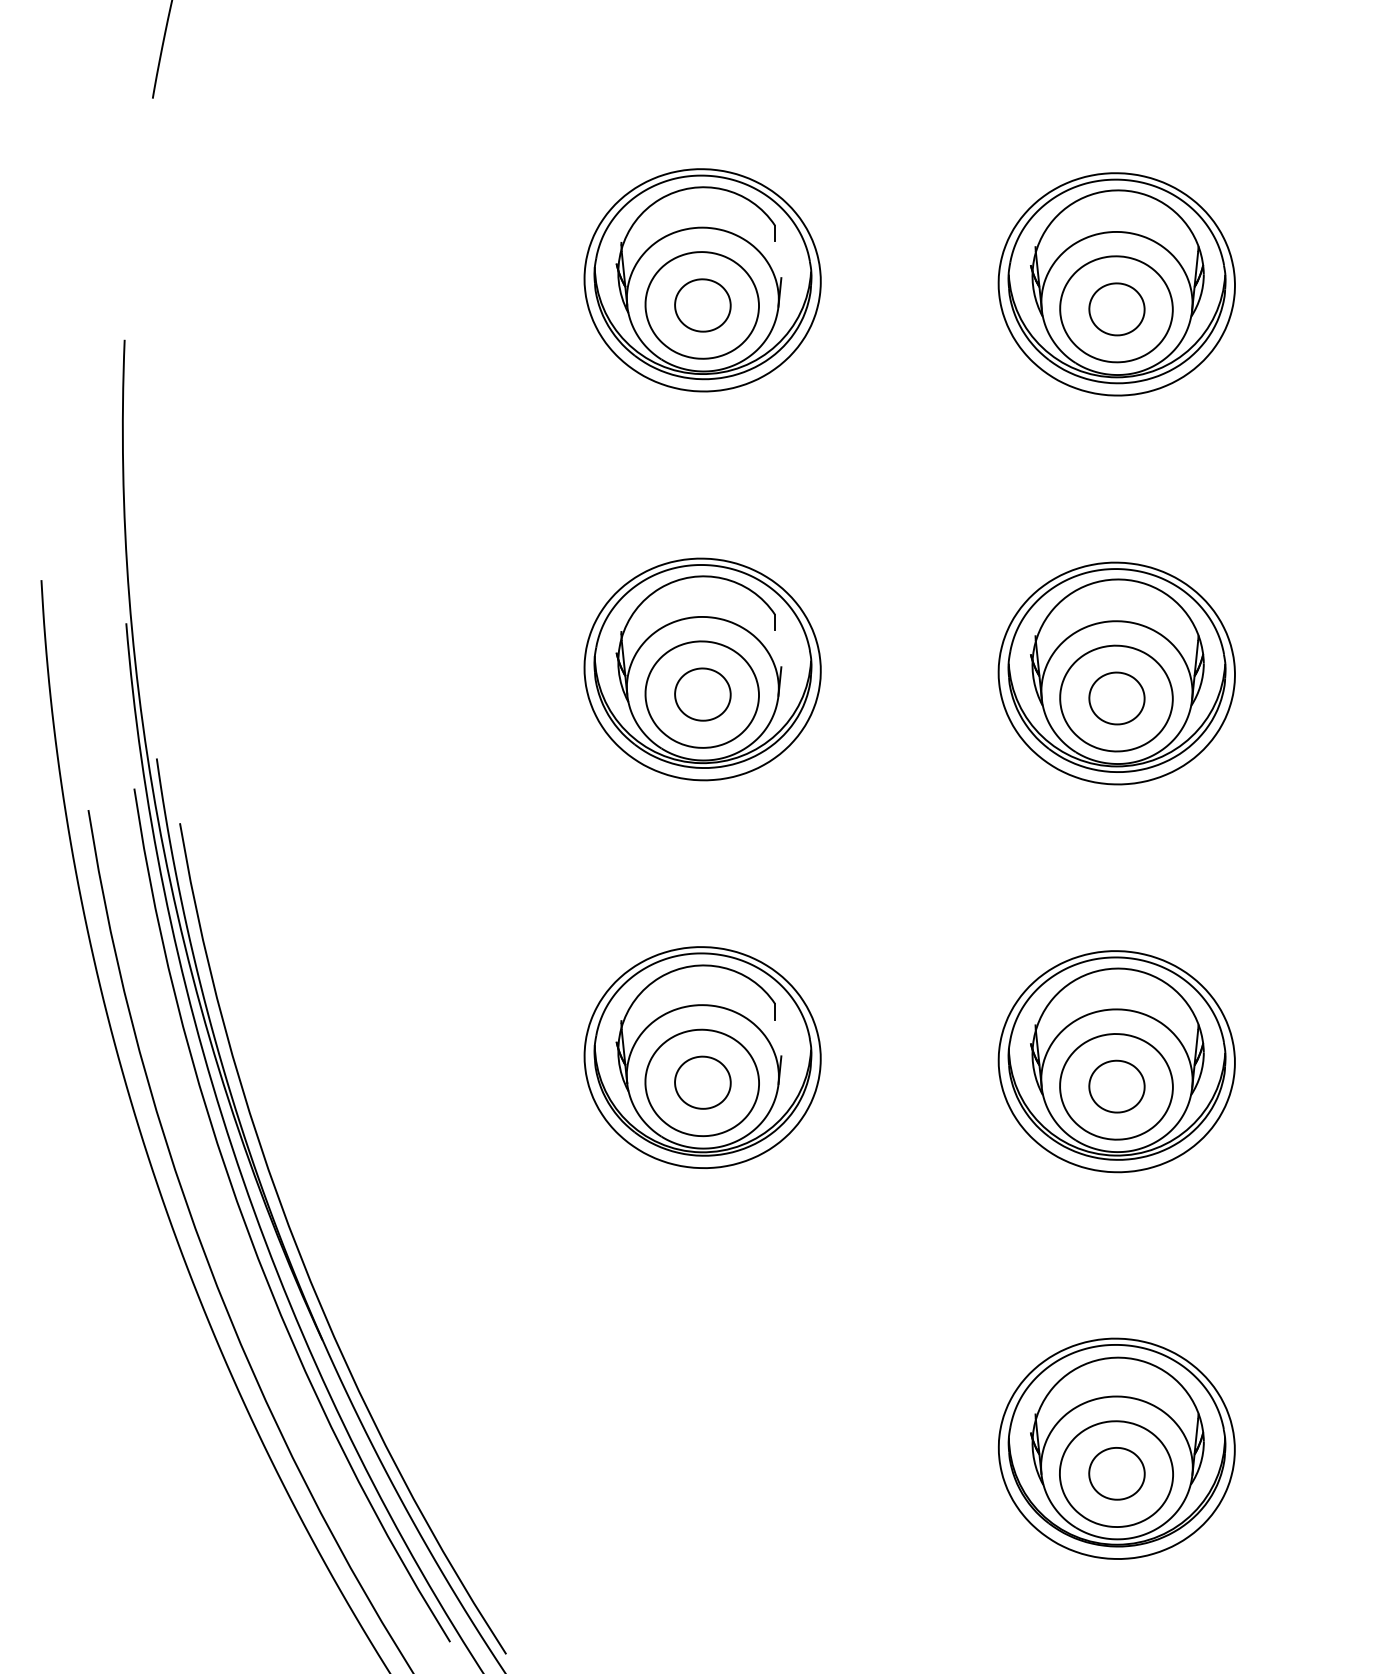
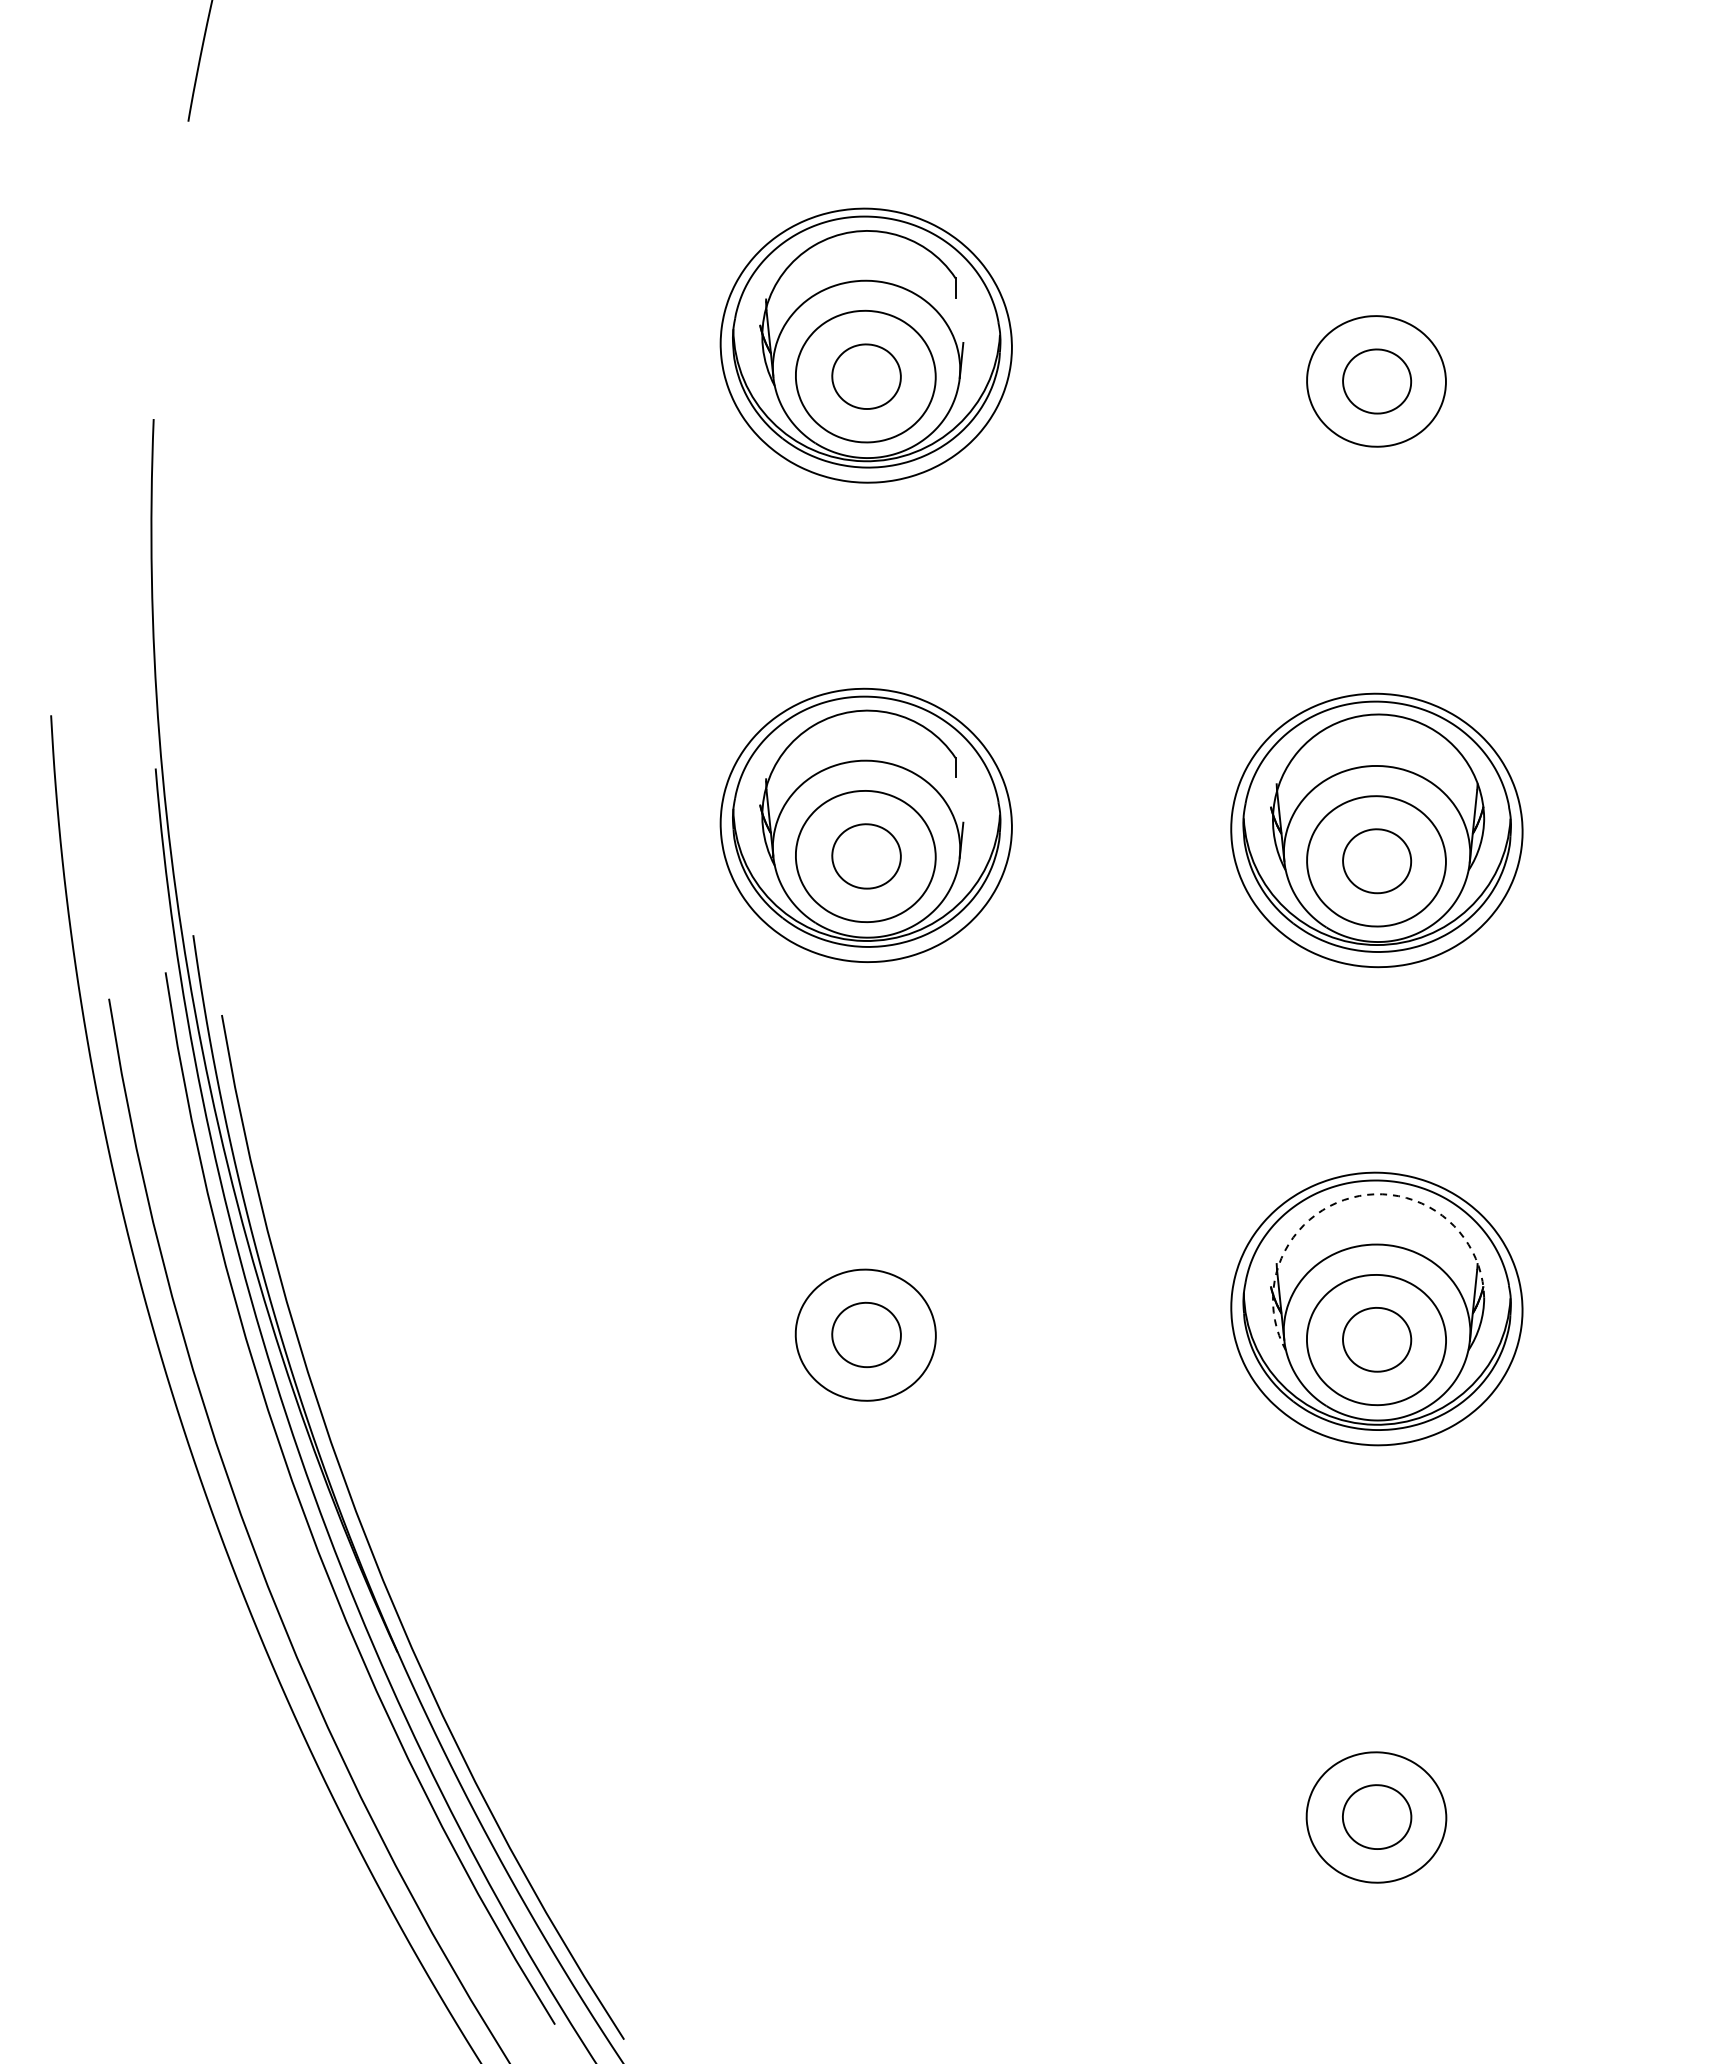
part: (1116, 284) -> (1376, 350), removed
arc: (1096, 971) -> (1351, 1197), solid -> dashed
part: (702, 1057) -> (865, 1303), removed
part: (1116, 1448) -> (1376, 1785), removed

